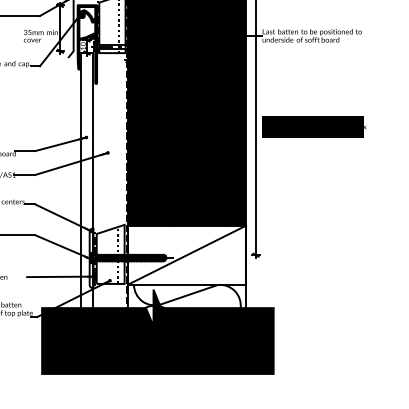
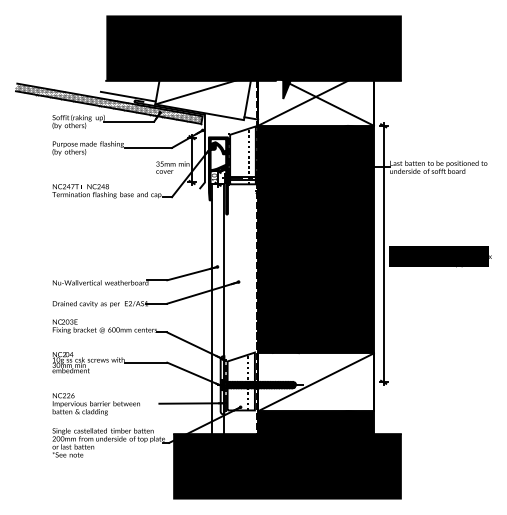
fill: (186, 305) -> (315, 431), added

